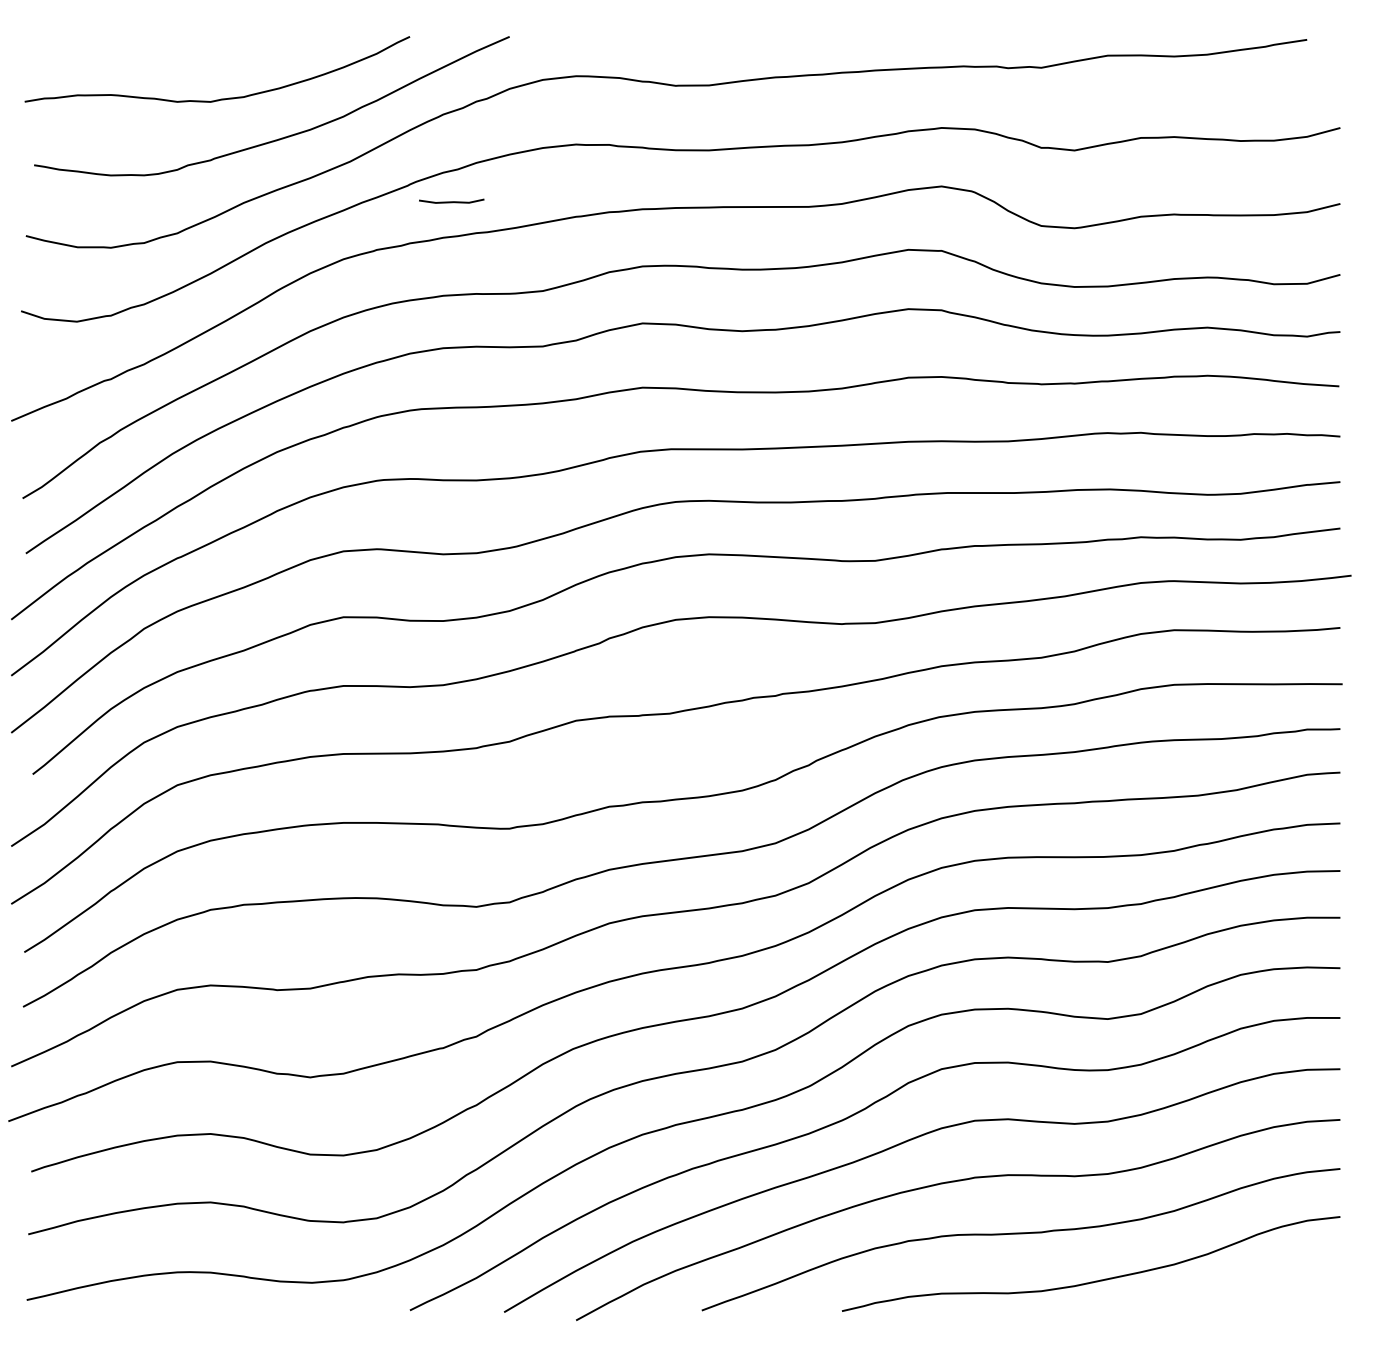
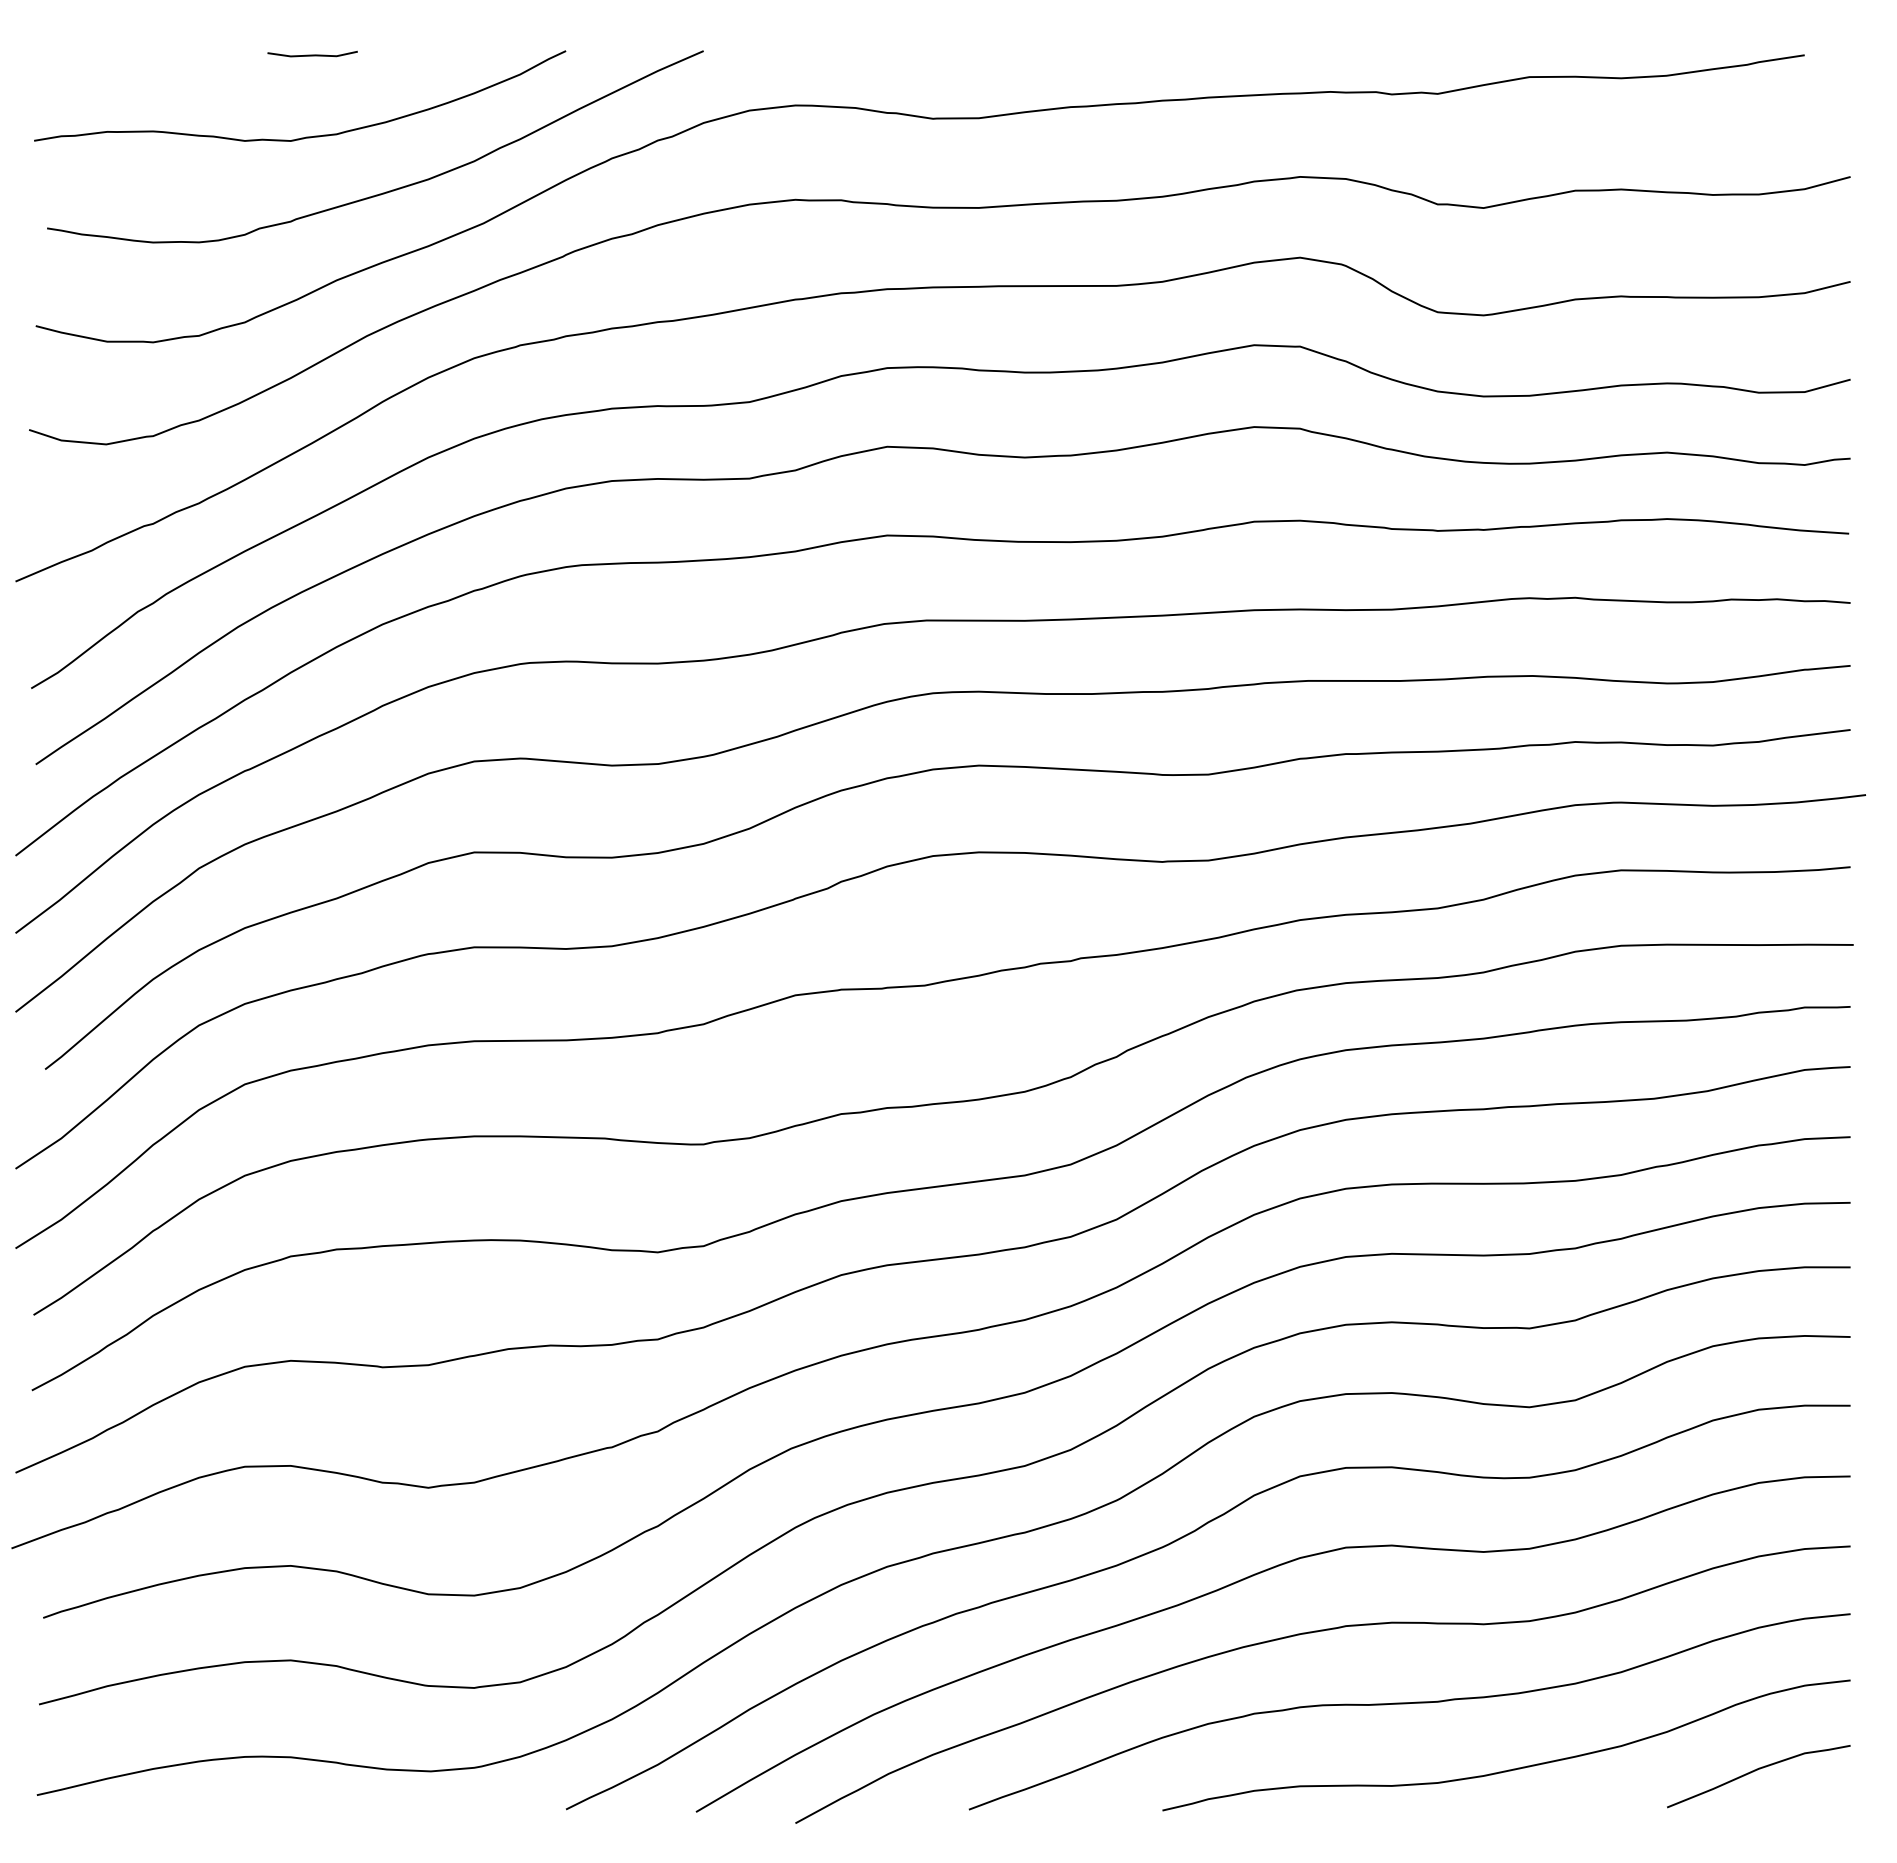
line: (451, 201) -> (312, 54), moved
curve: (1271, 1282) -> (1755, 1771), added

